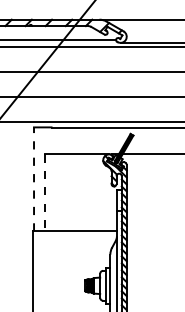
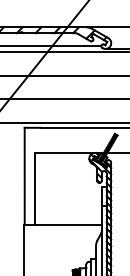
line: (34, 178) -> (25, 175), dashed -> solid
line: (44, 192) -> (34, 188), dashed -> solid

